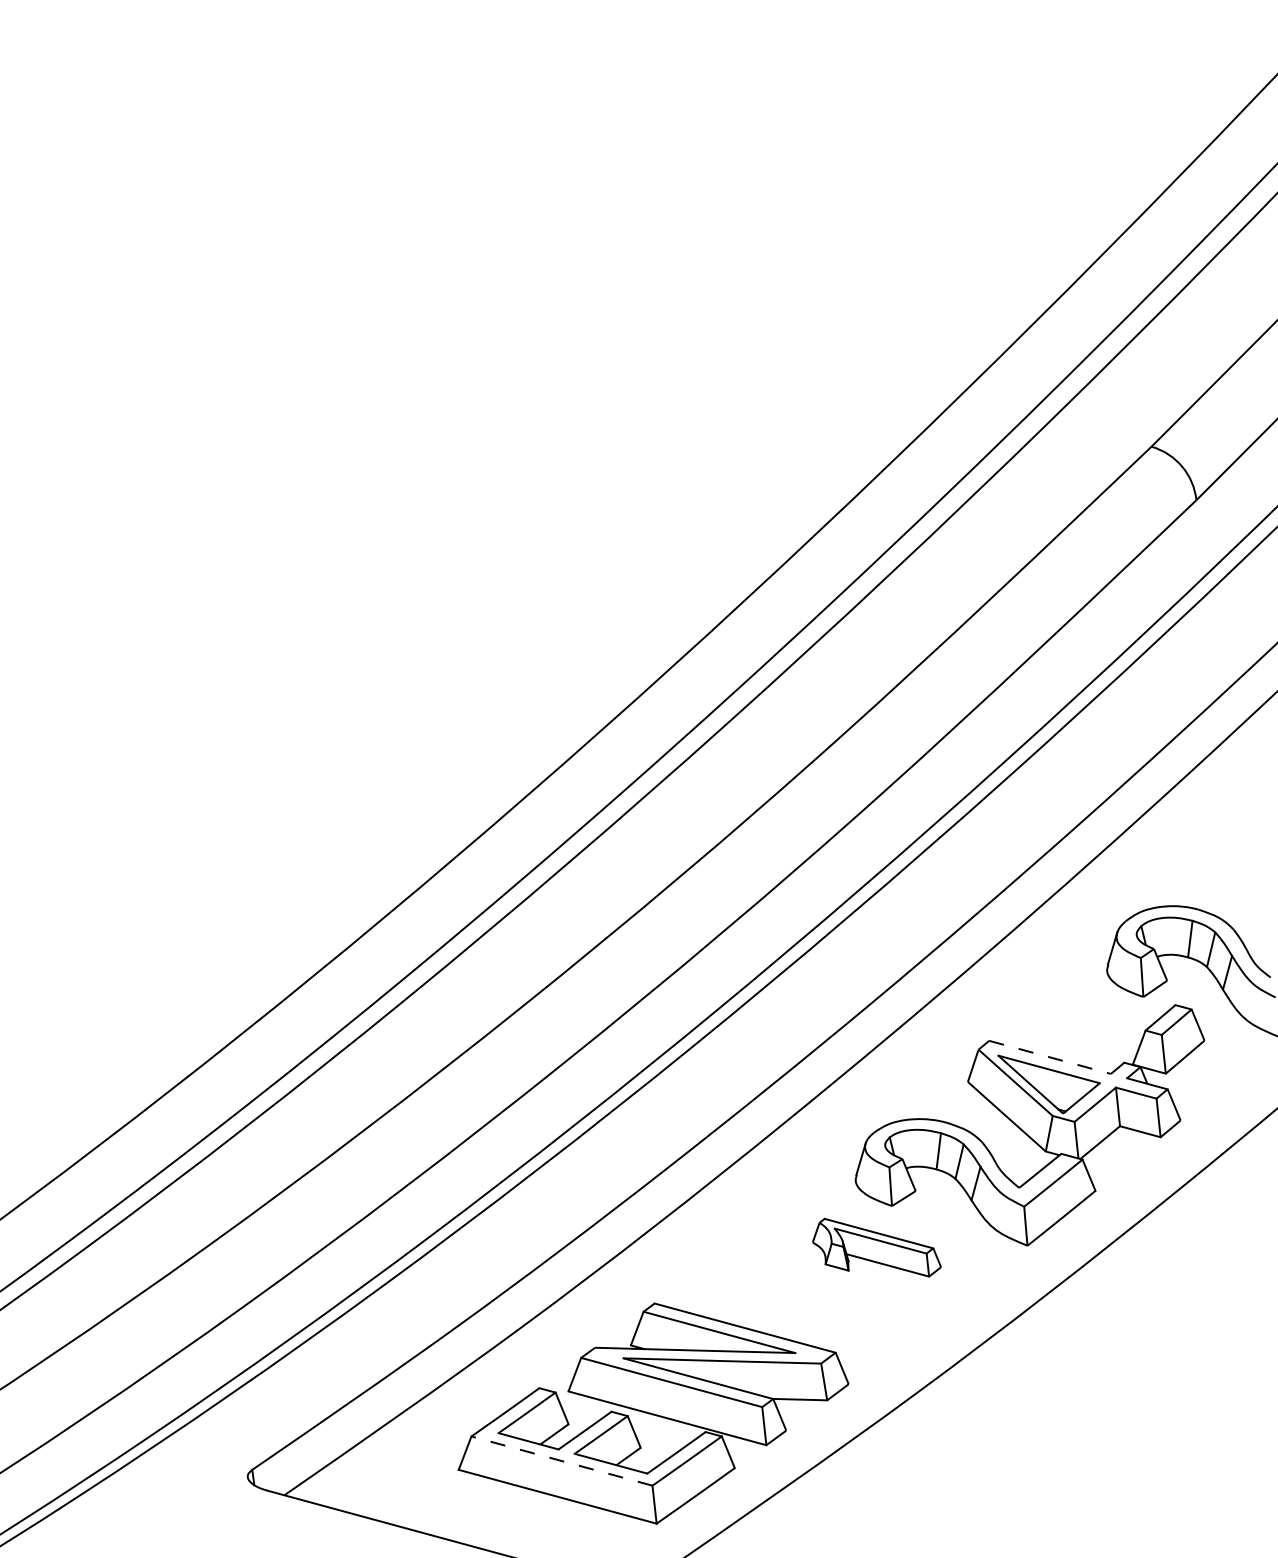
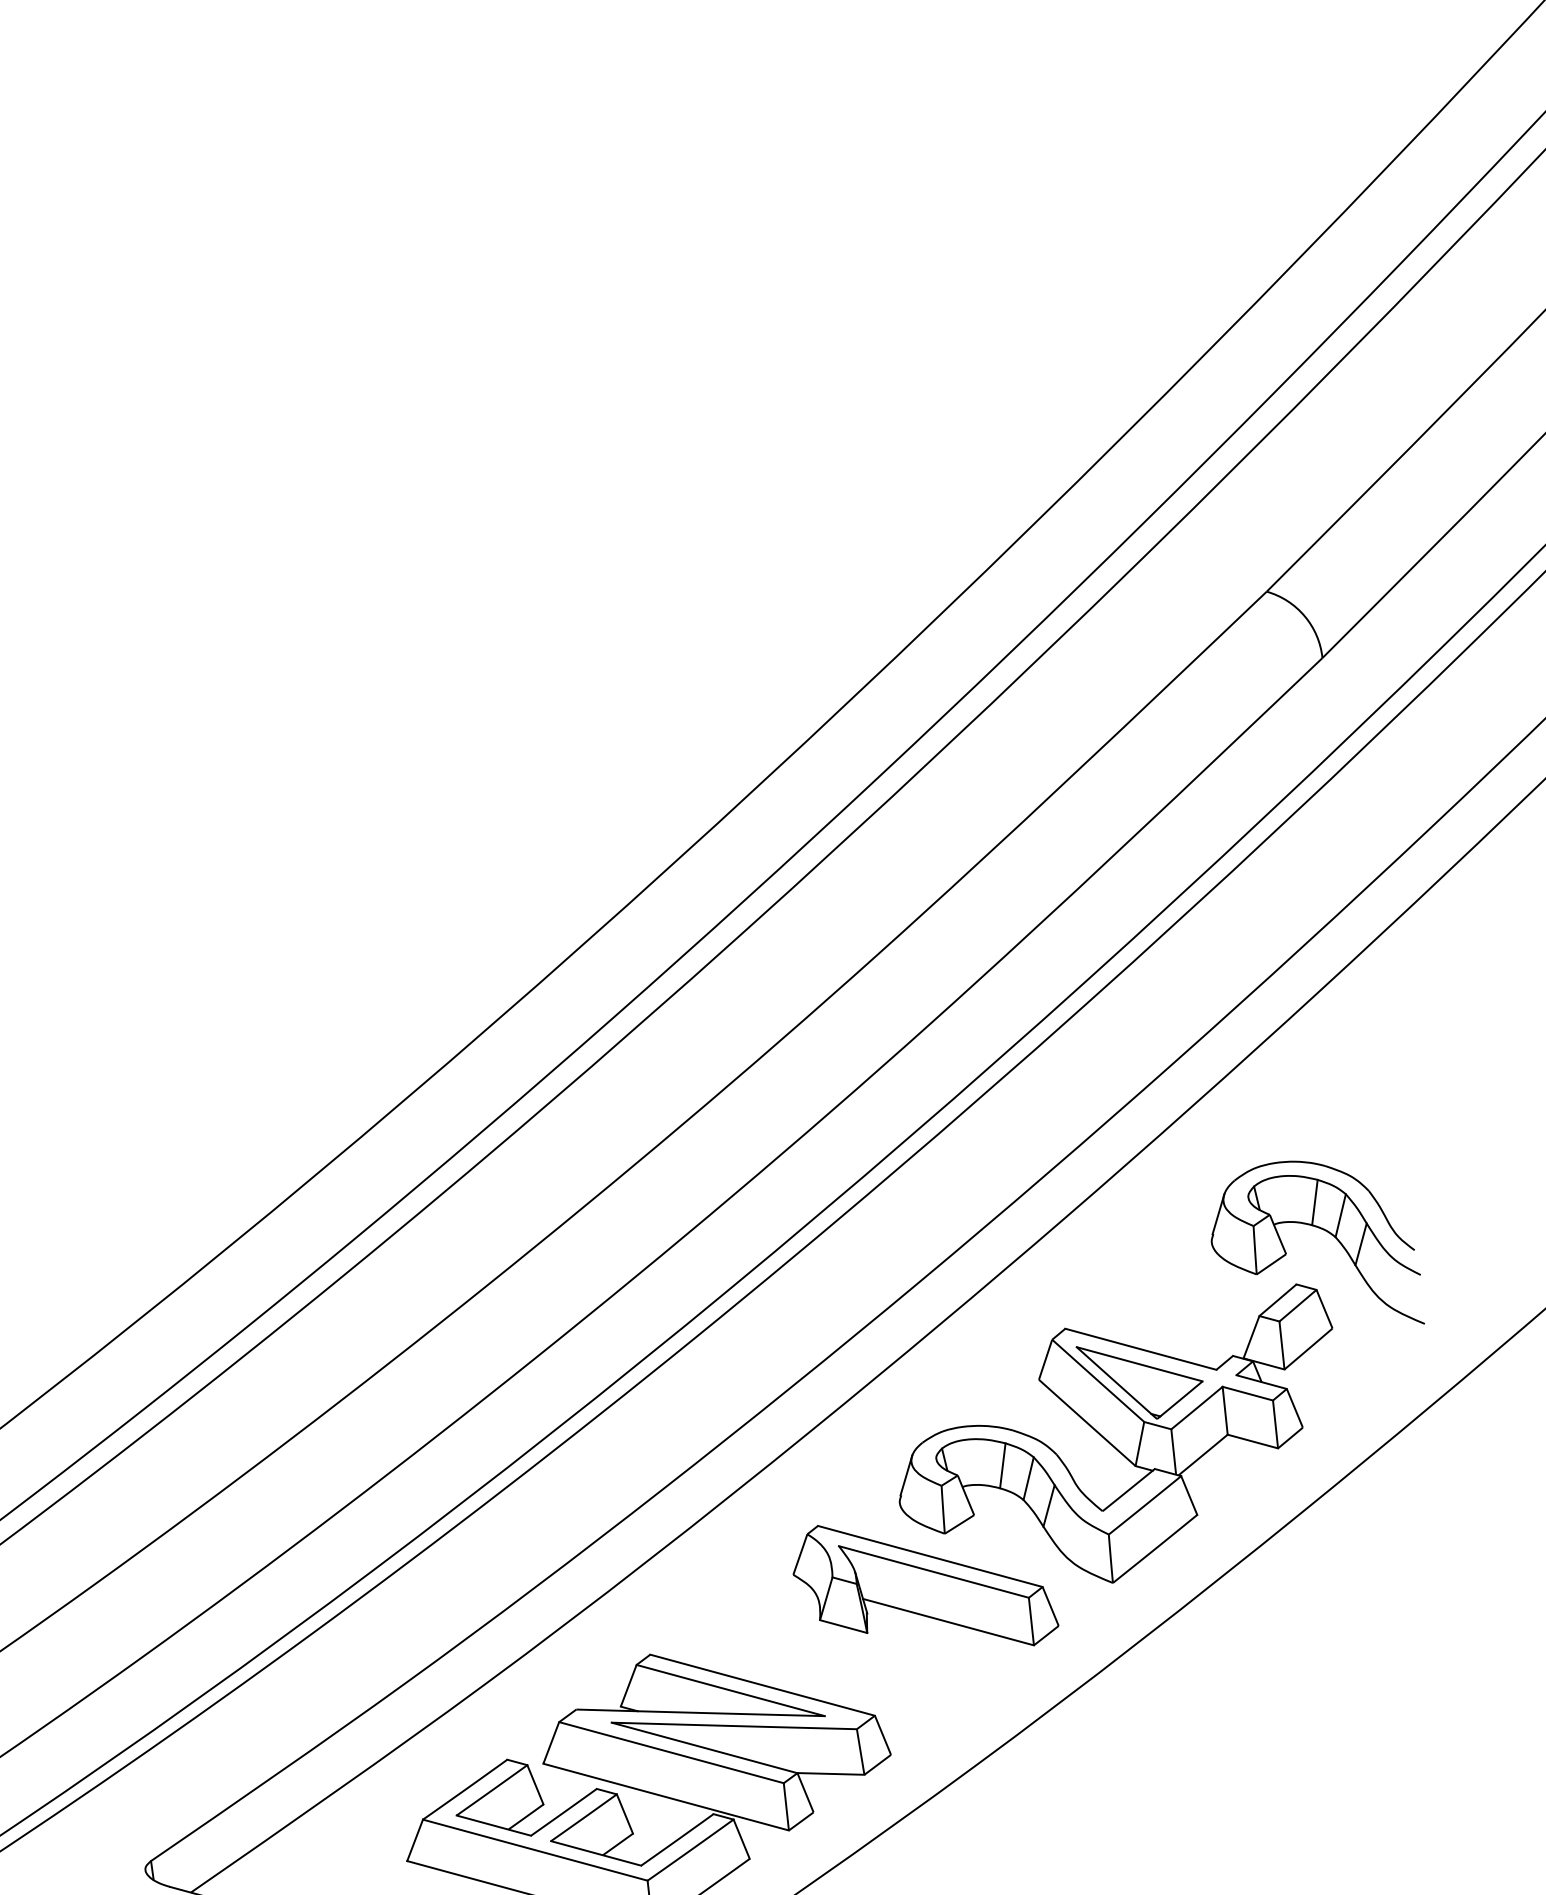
line: (1050, 1057) -> (1141, 1349), dashed -> solid
part: (876, 1247) -> (925, 1585), size x1.67
line: (561, 1461) -> (534, 1850), dashed -> solid

